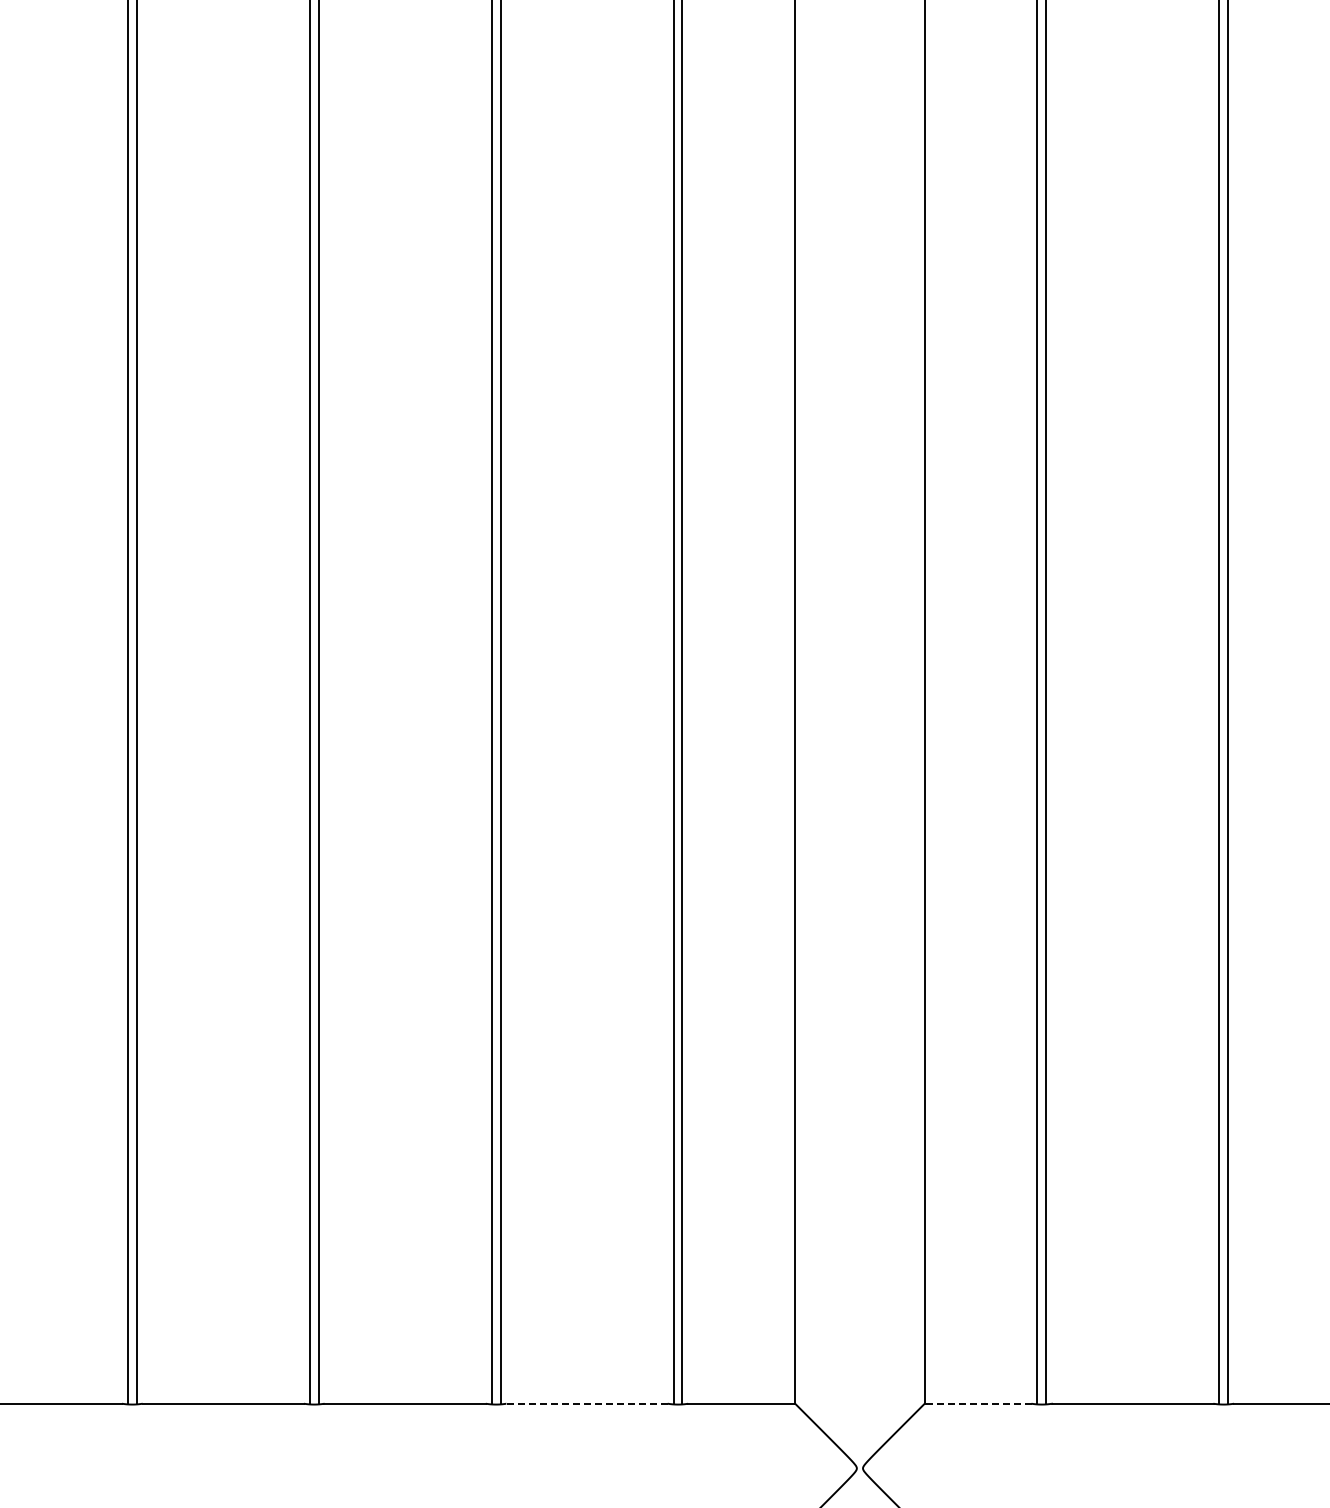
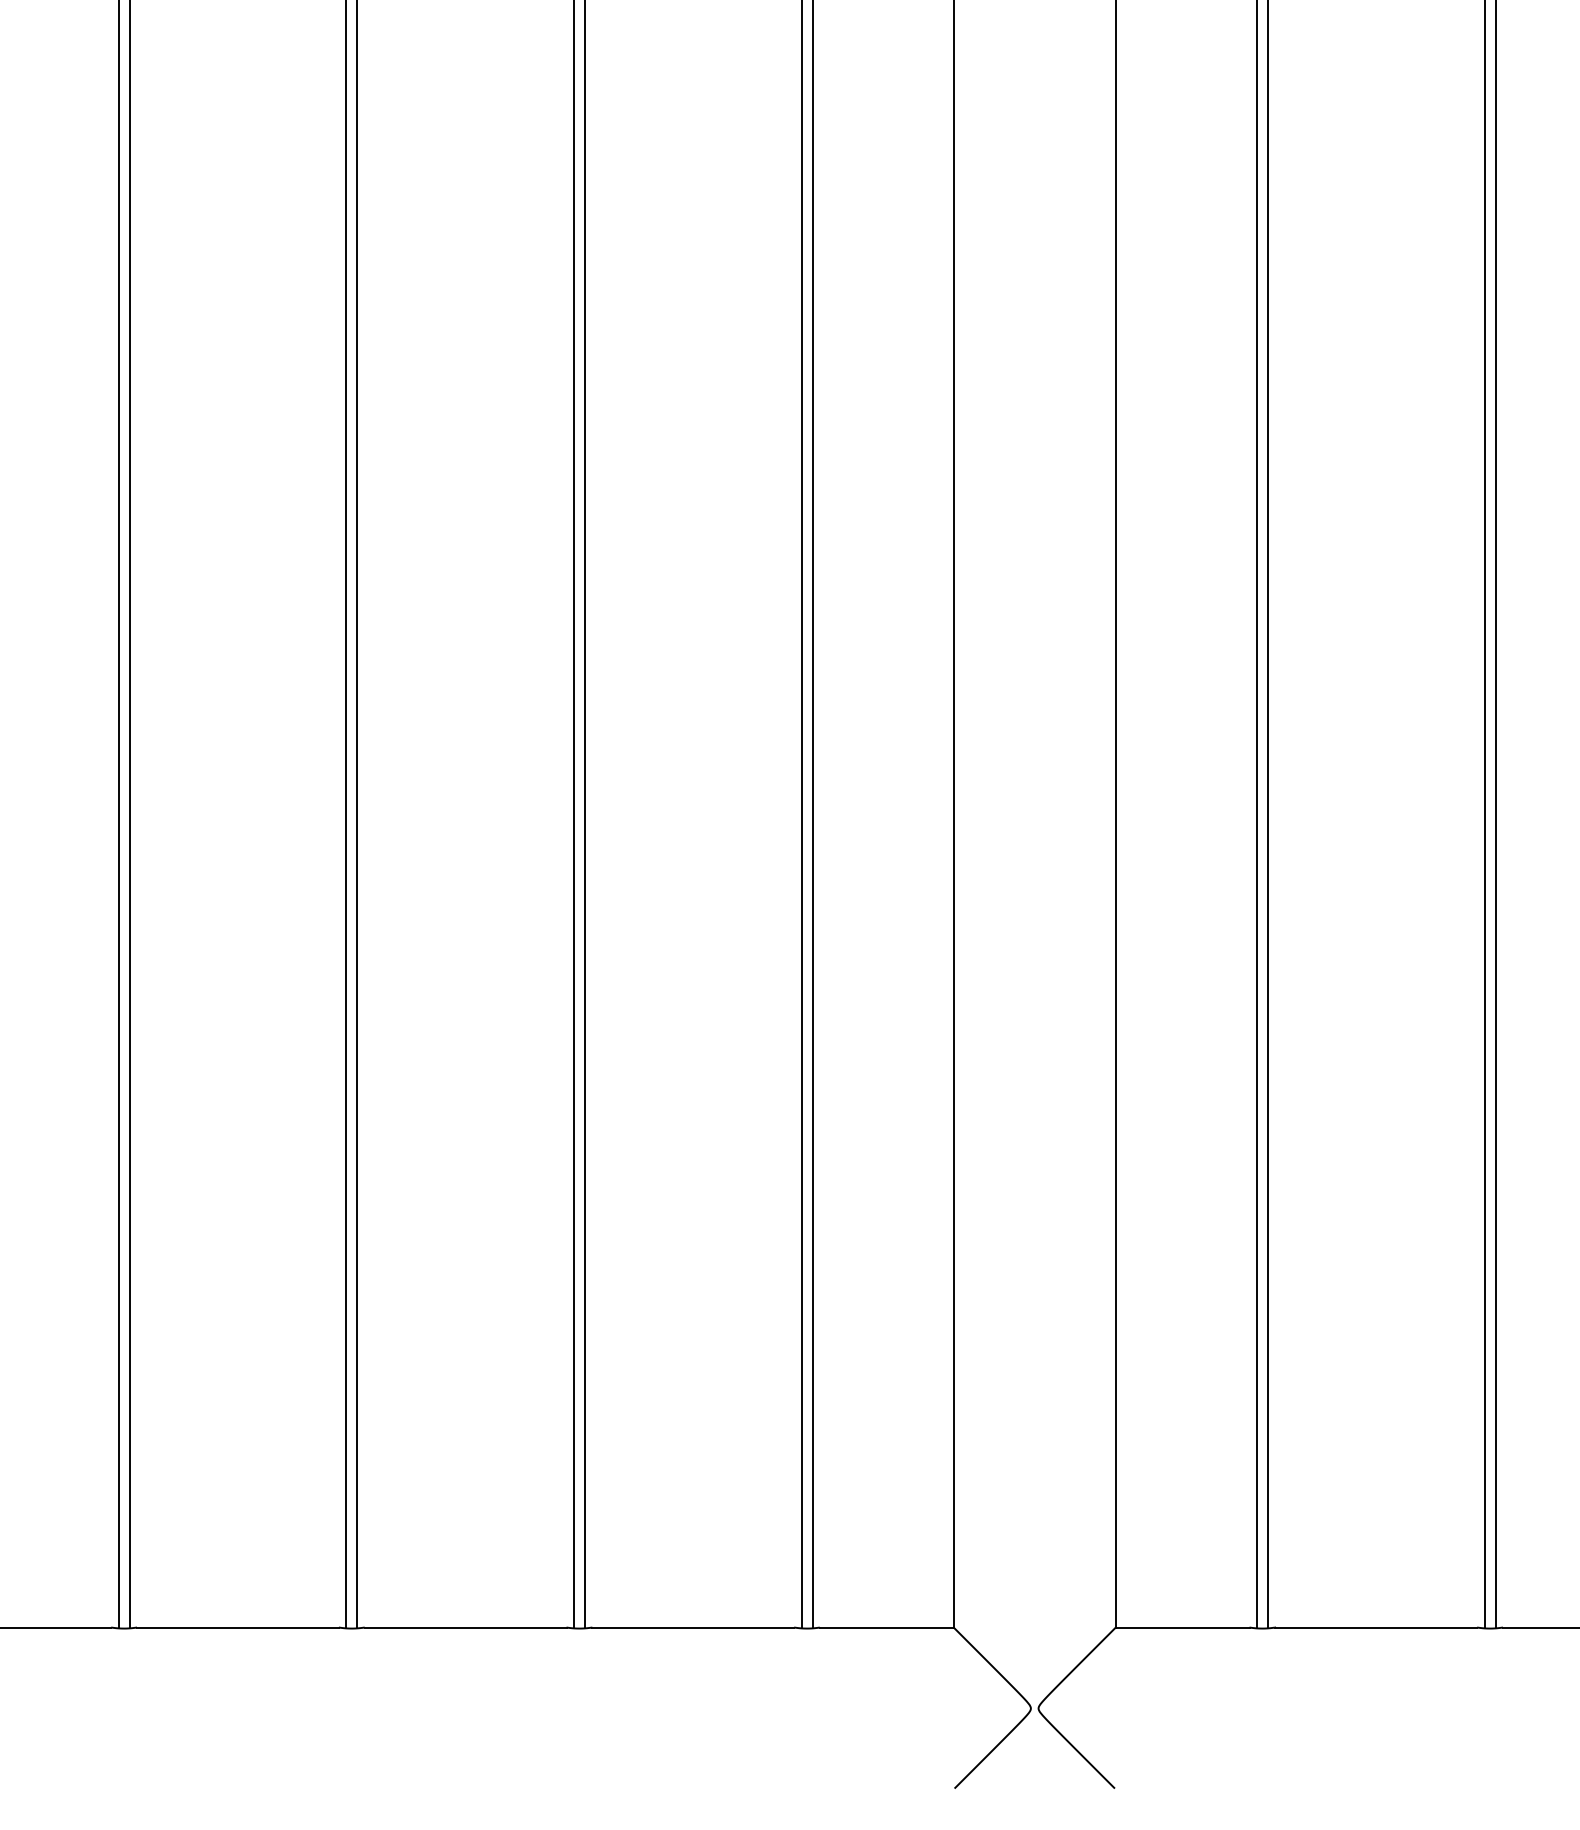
line: (587, 1403) -> (693, 1627), dashed -> solid
line: (977, 1403) -> (1181, 1627), dashed -> solid

